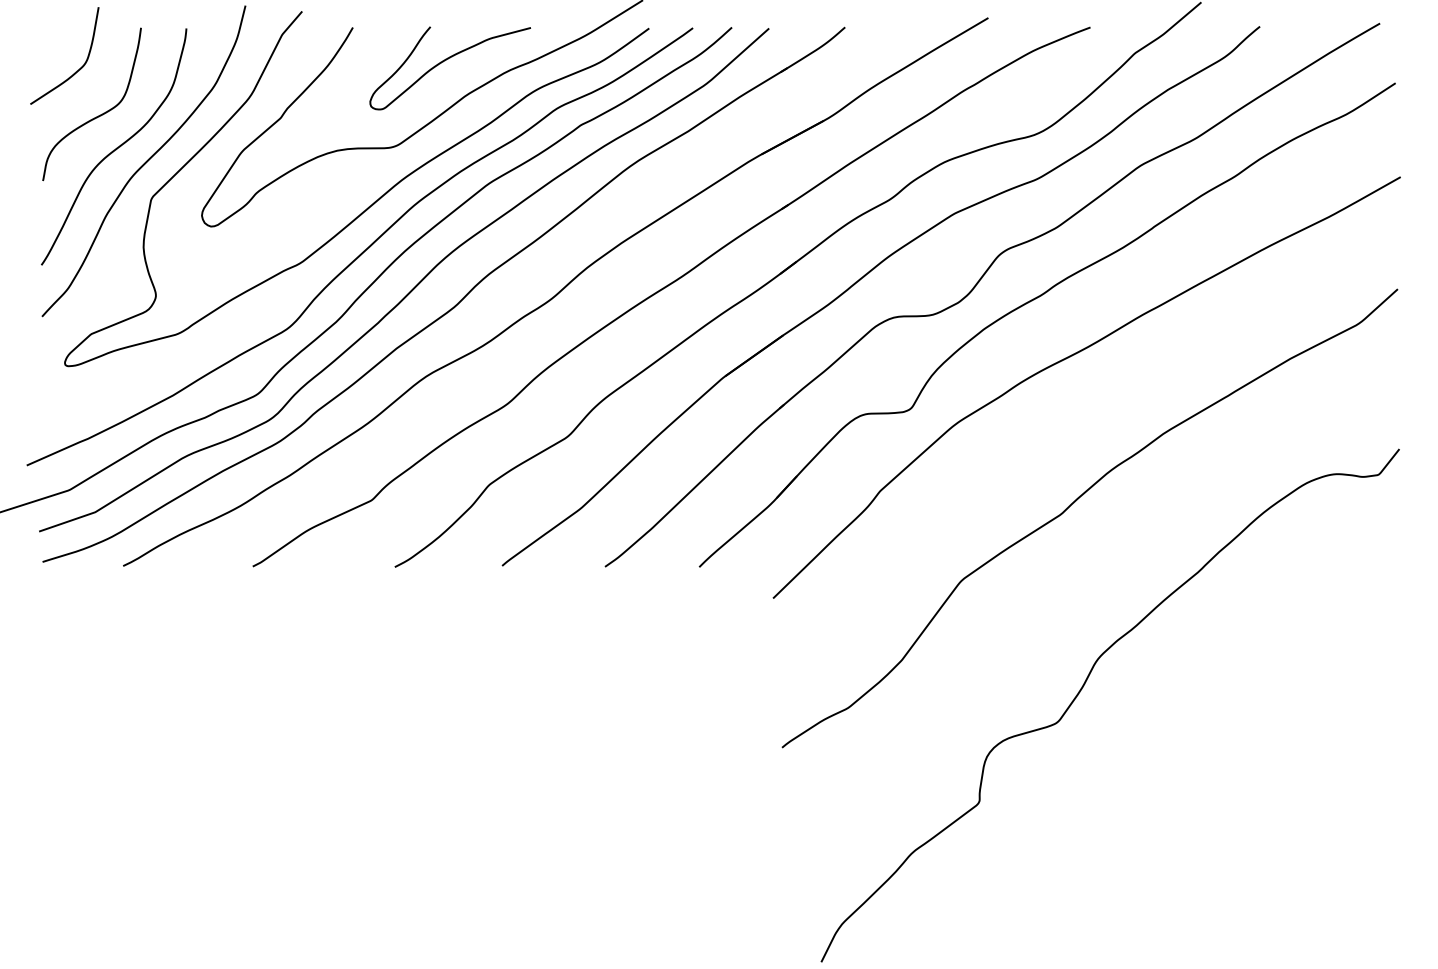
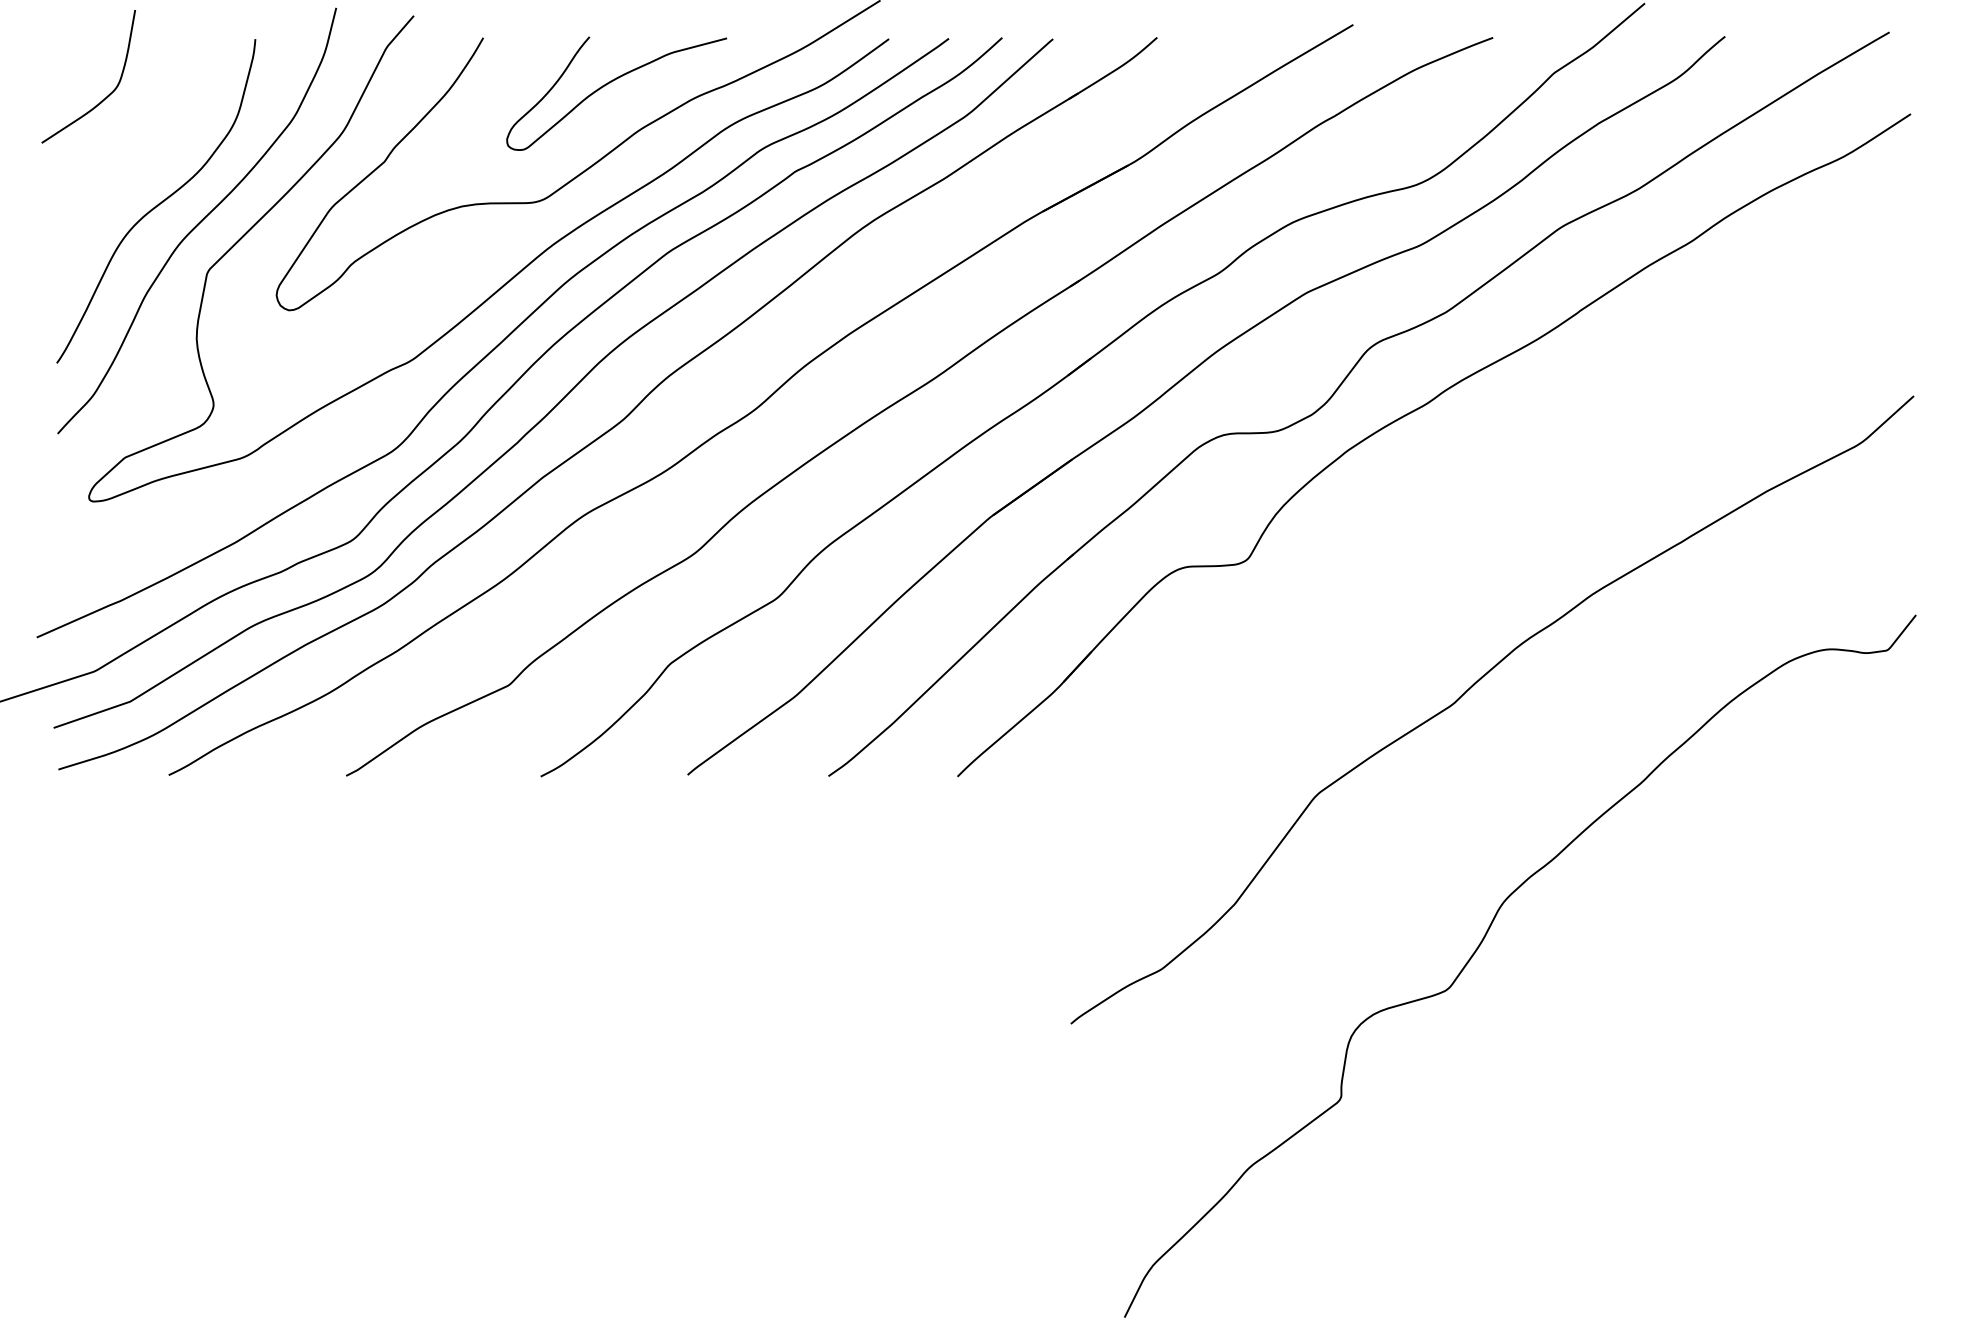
curve: (97, 116) -> (133, 159), removed
curve: (1071, 356) -> (1466, 488), removed

